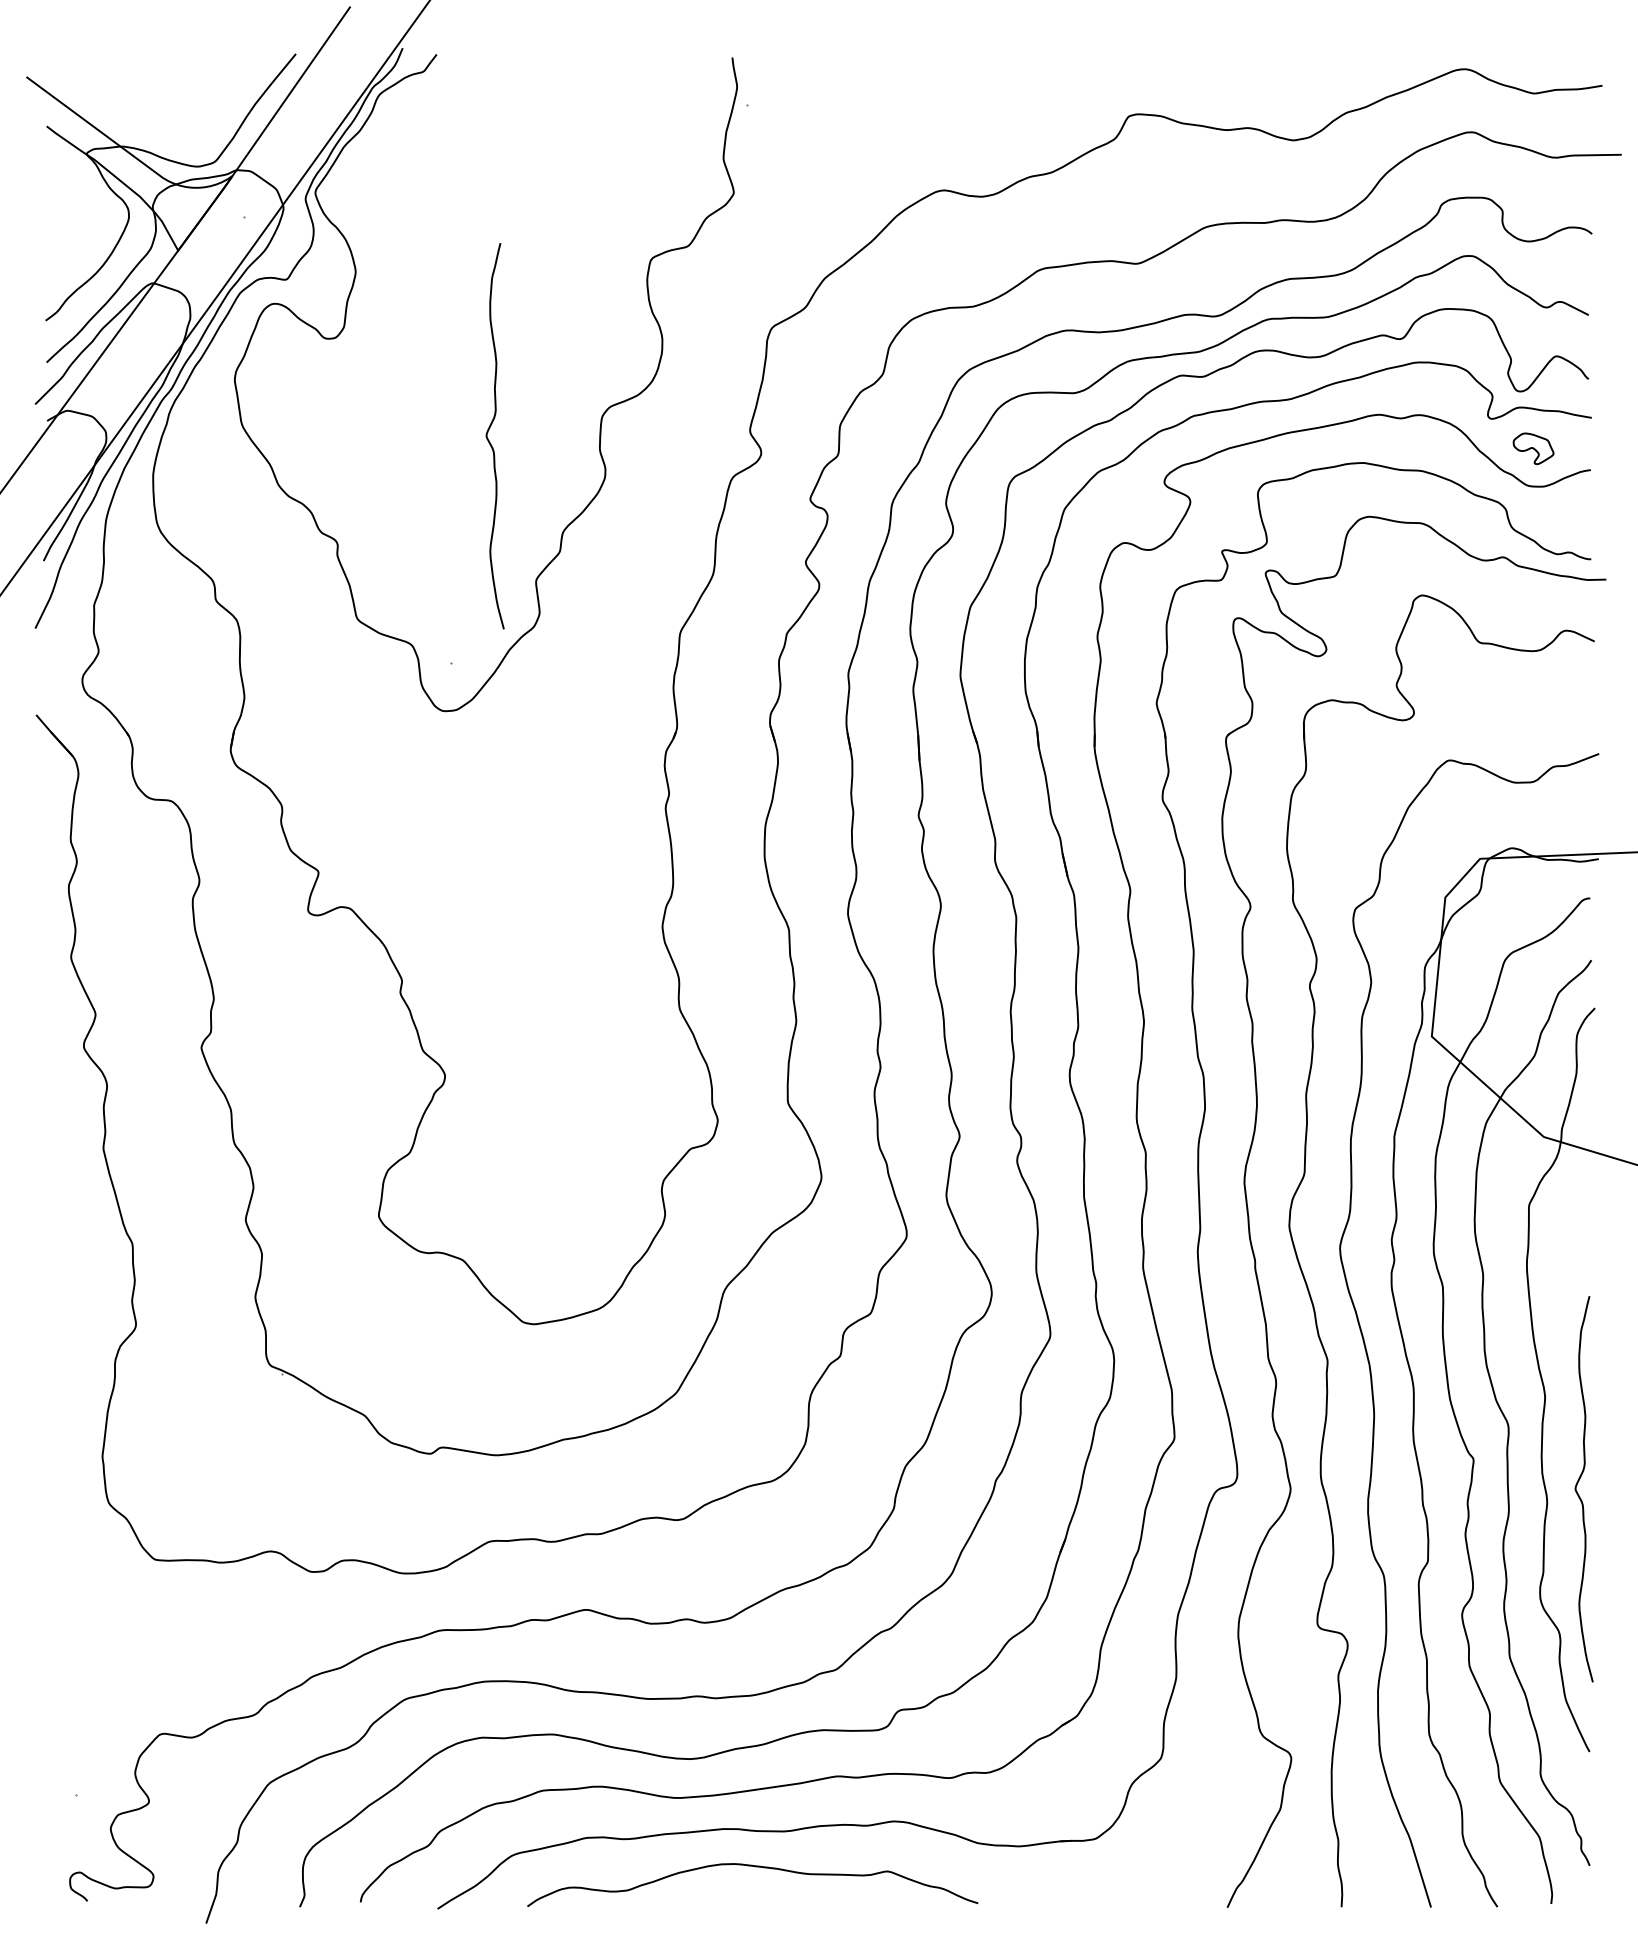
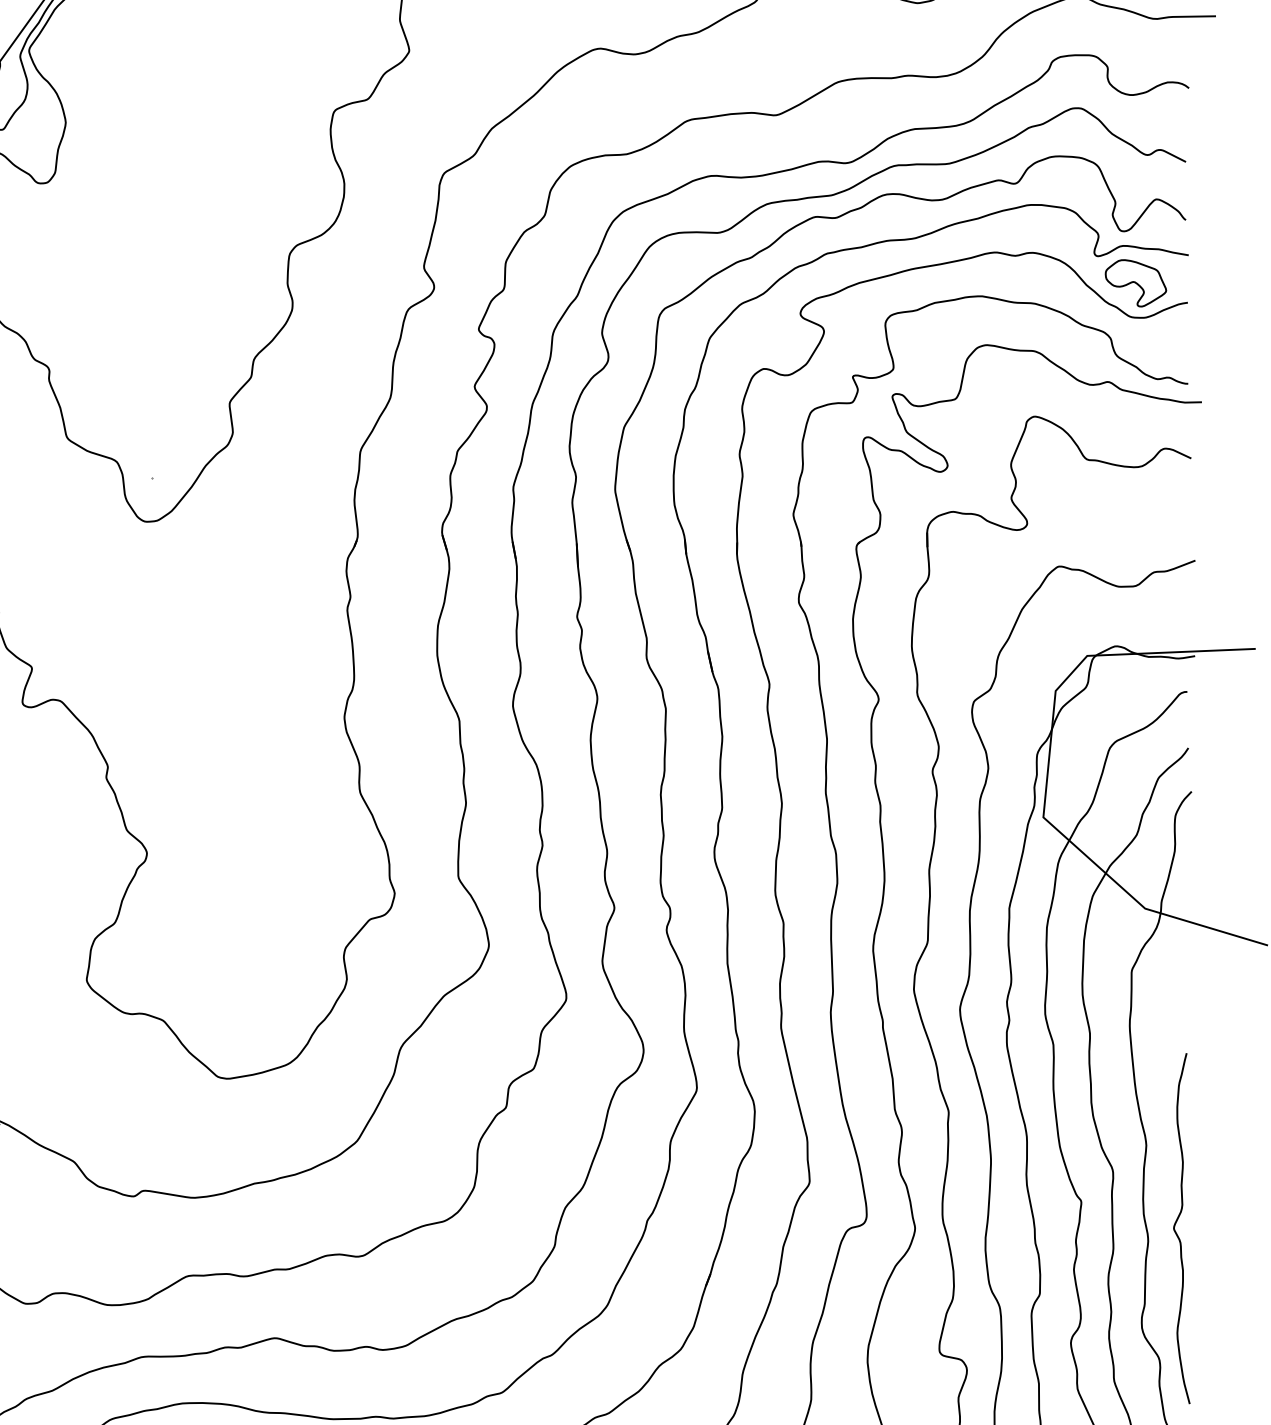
curve: (488, 438) -> (186, 274), removed
part: (1533, 448) -> (1135, 283), size x1.67

